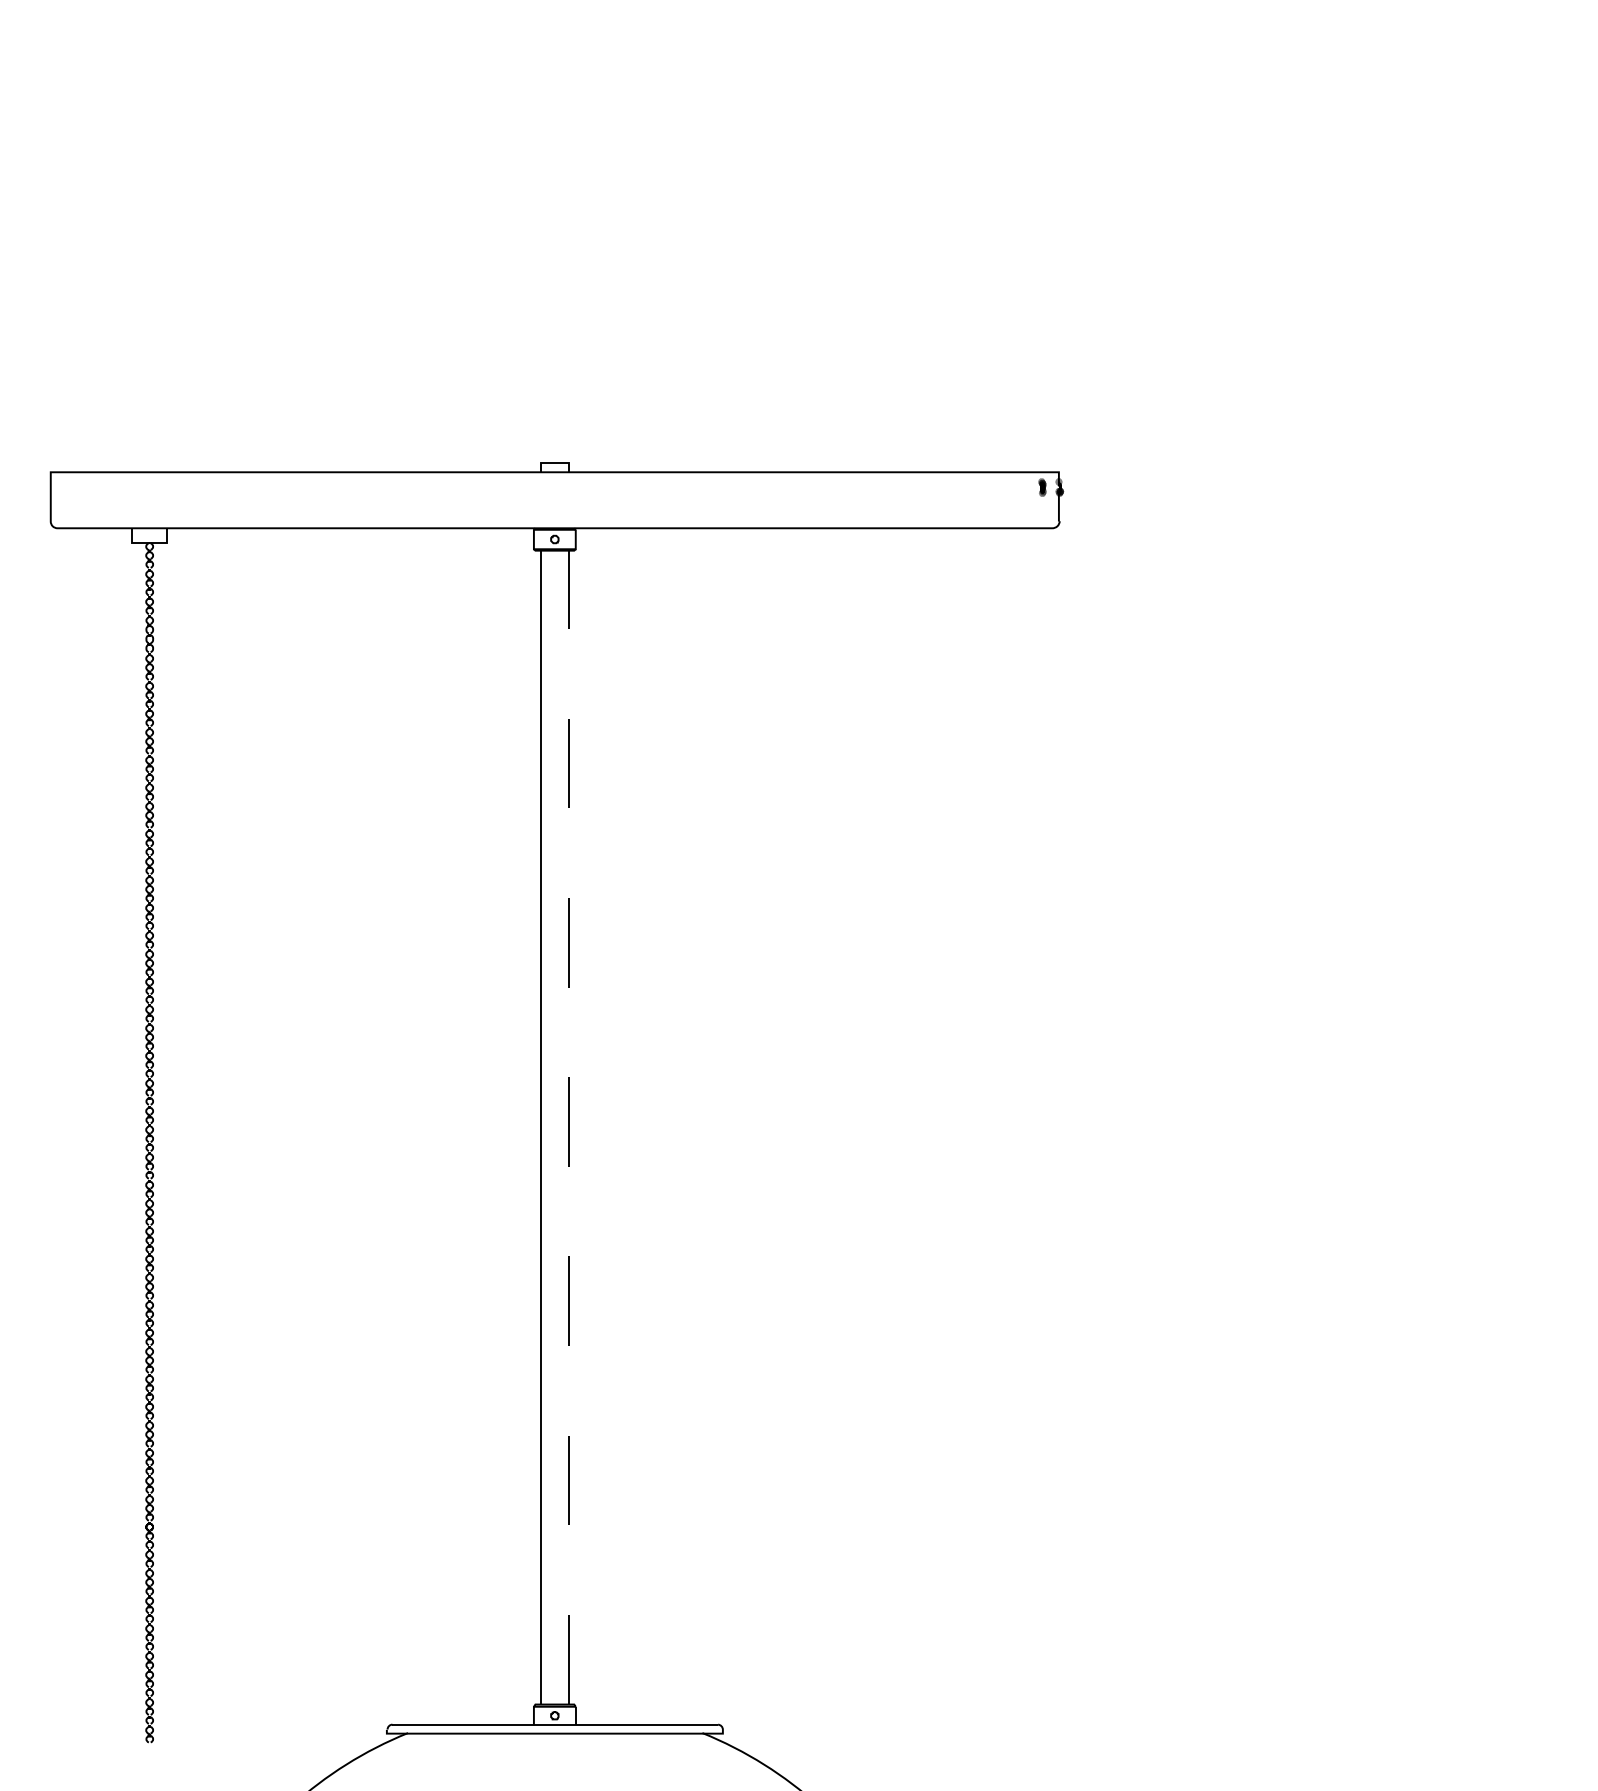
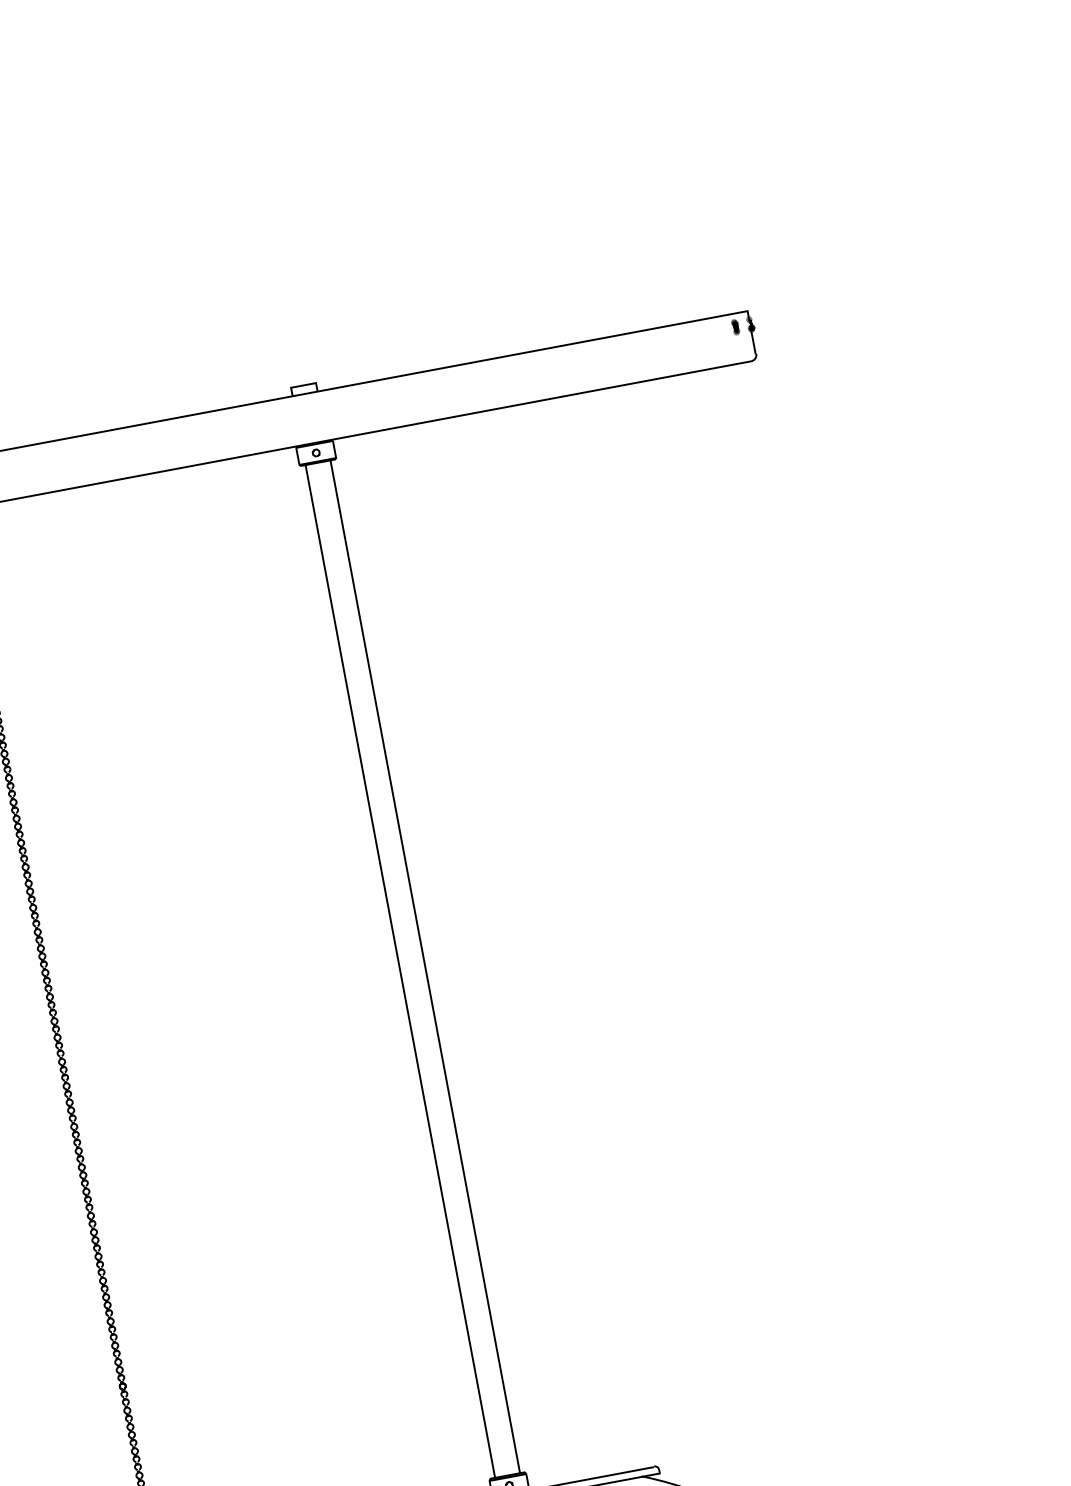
line: (569, 1127) -> (425, 966), dashed -> solid

